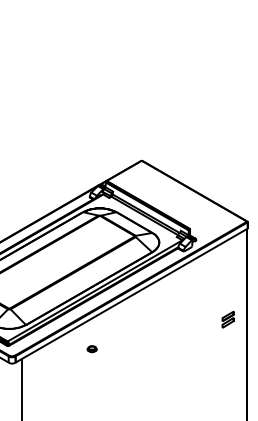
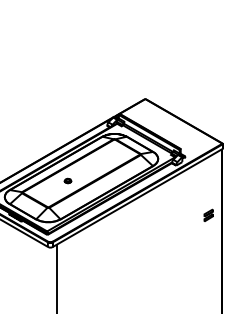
part: (91, 348) -> (67, 180), moved

